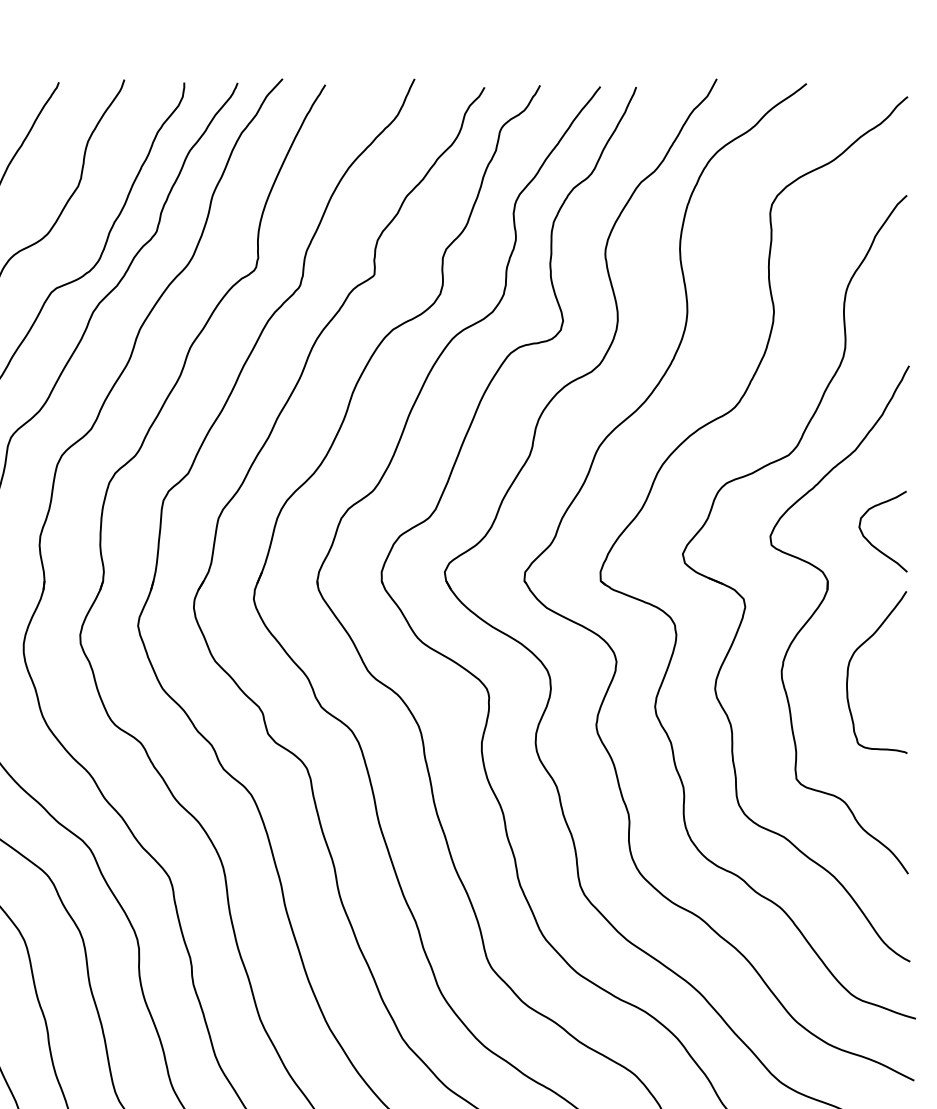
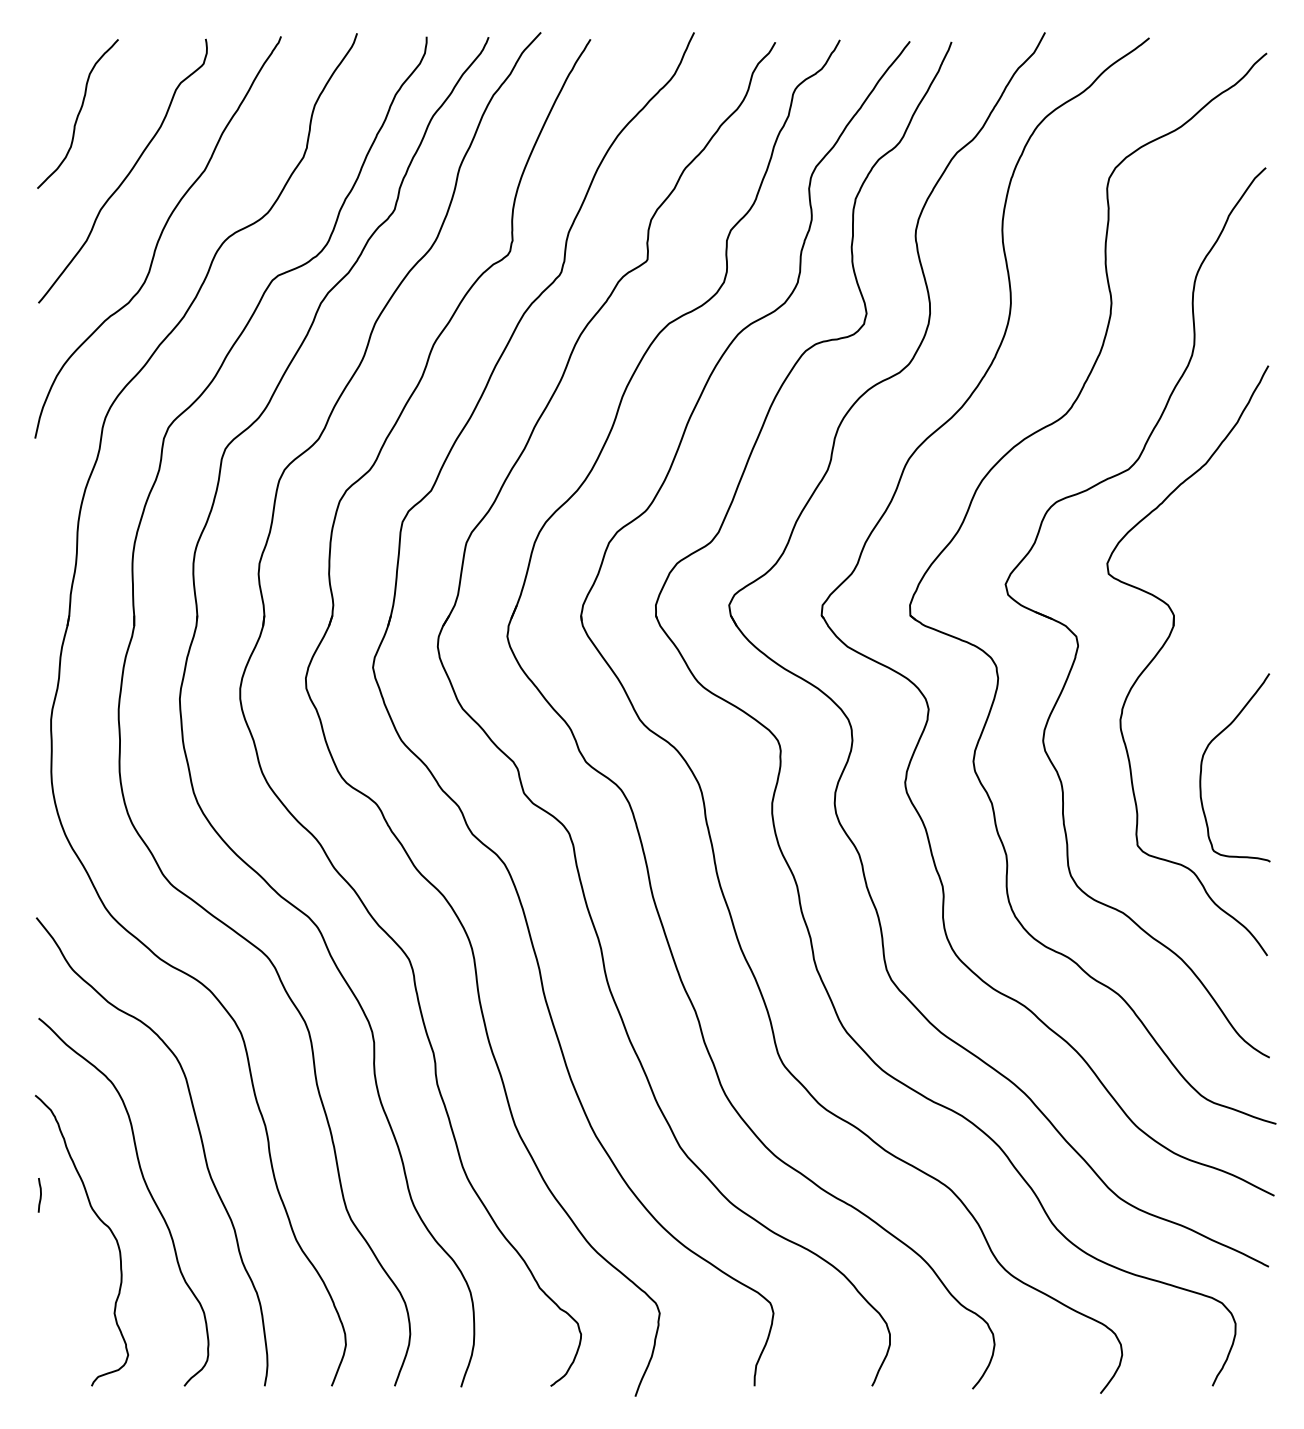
curve: (871, 543) -> (1224, 571), removed
curve: (848, 672) -> (1202, 767), moved

